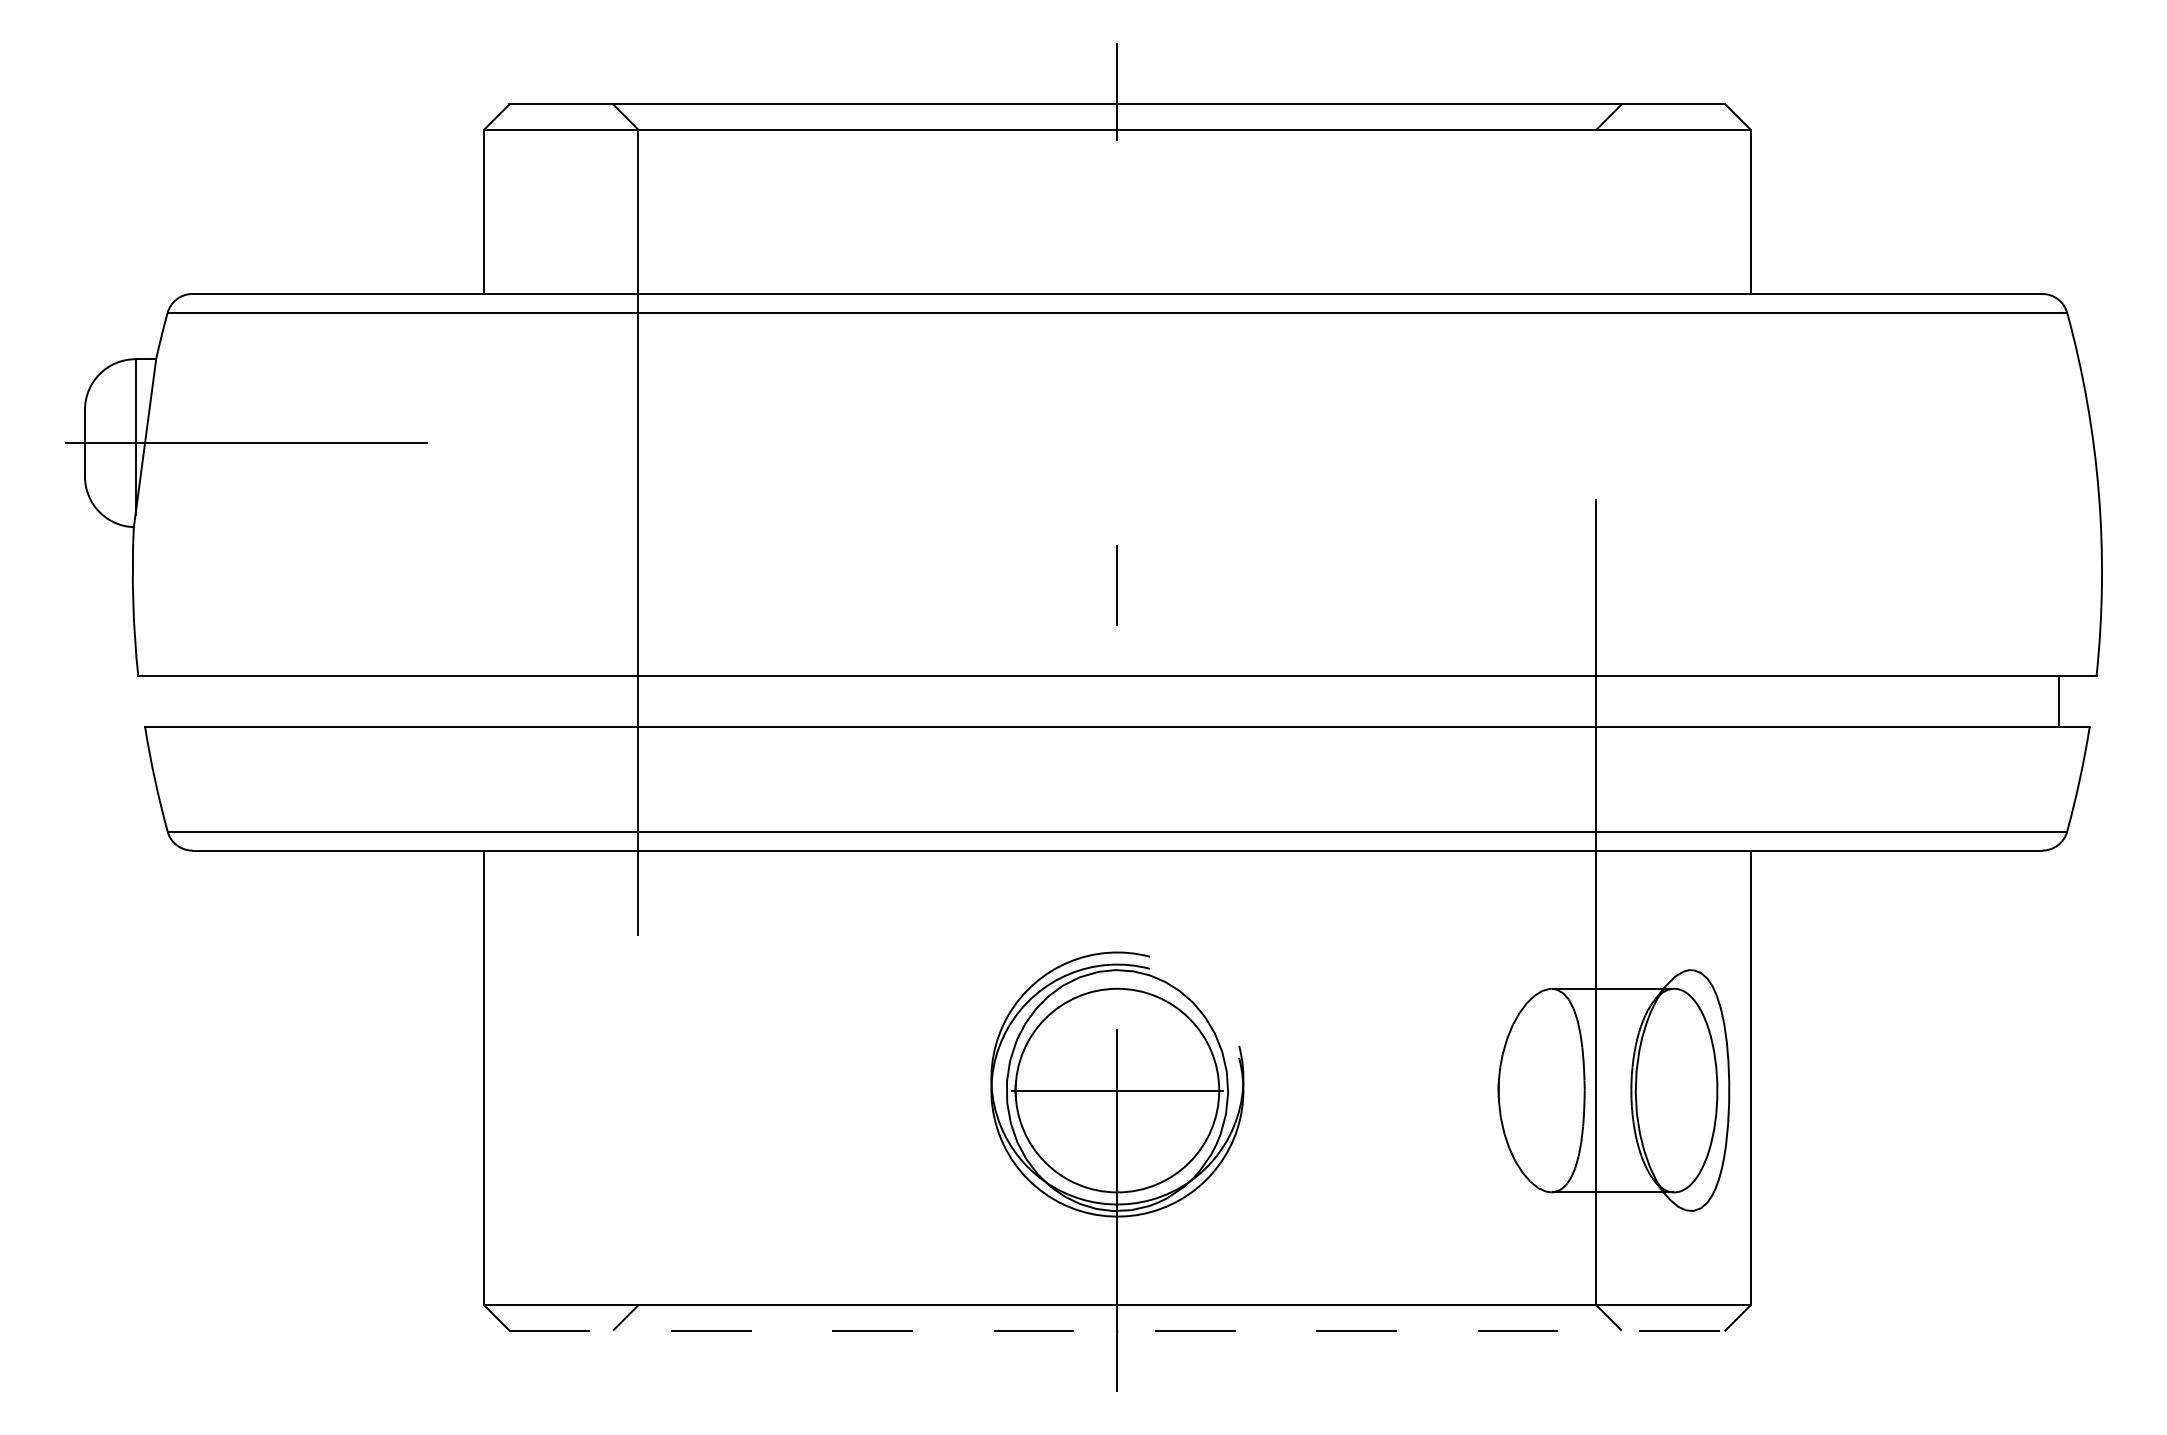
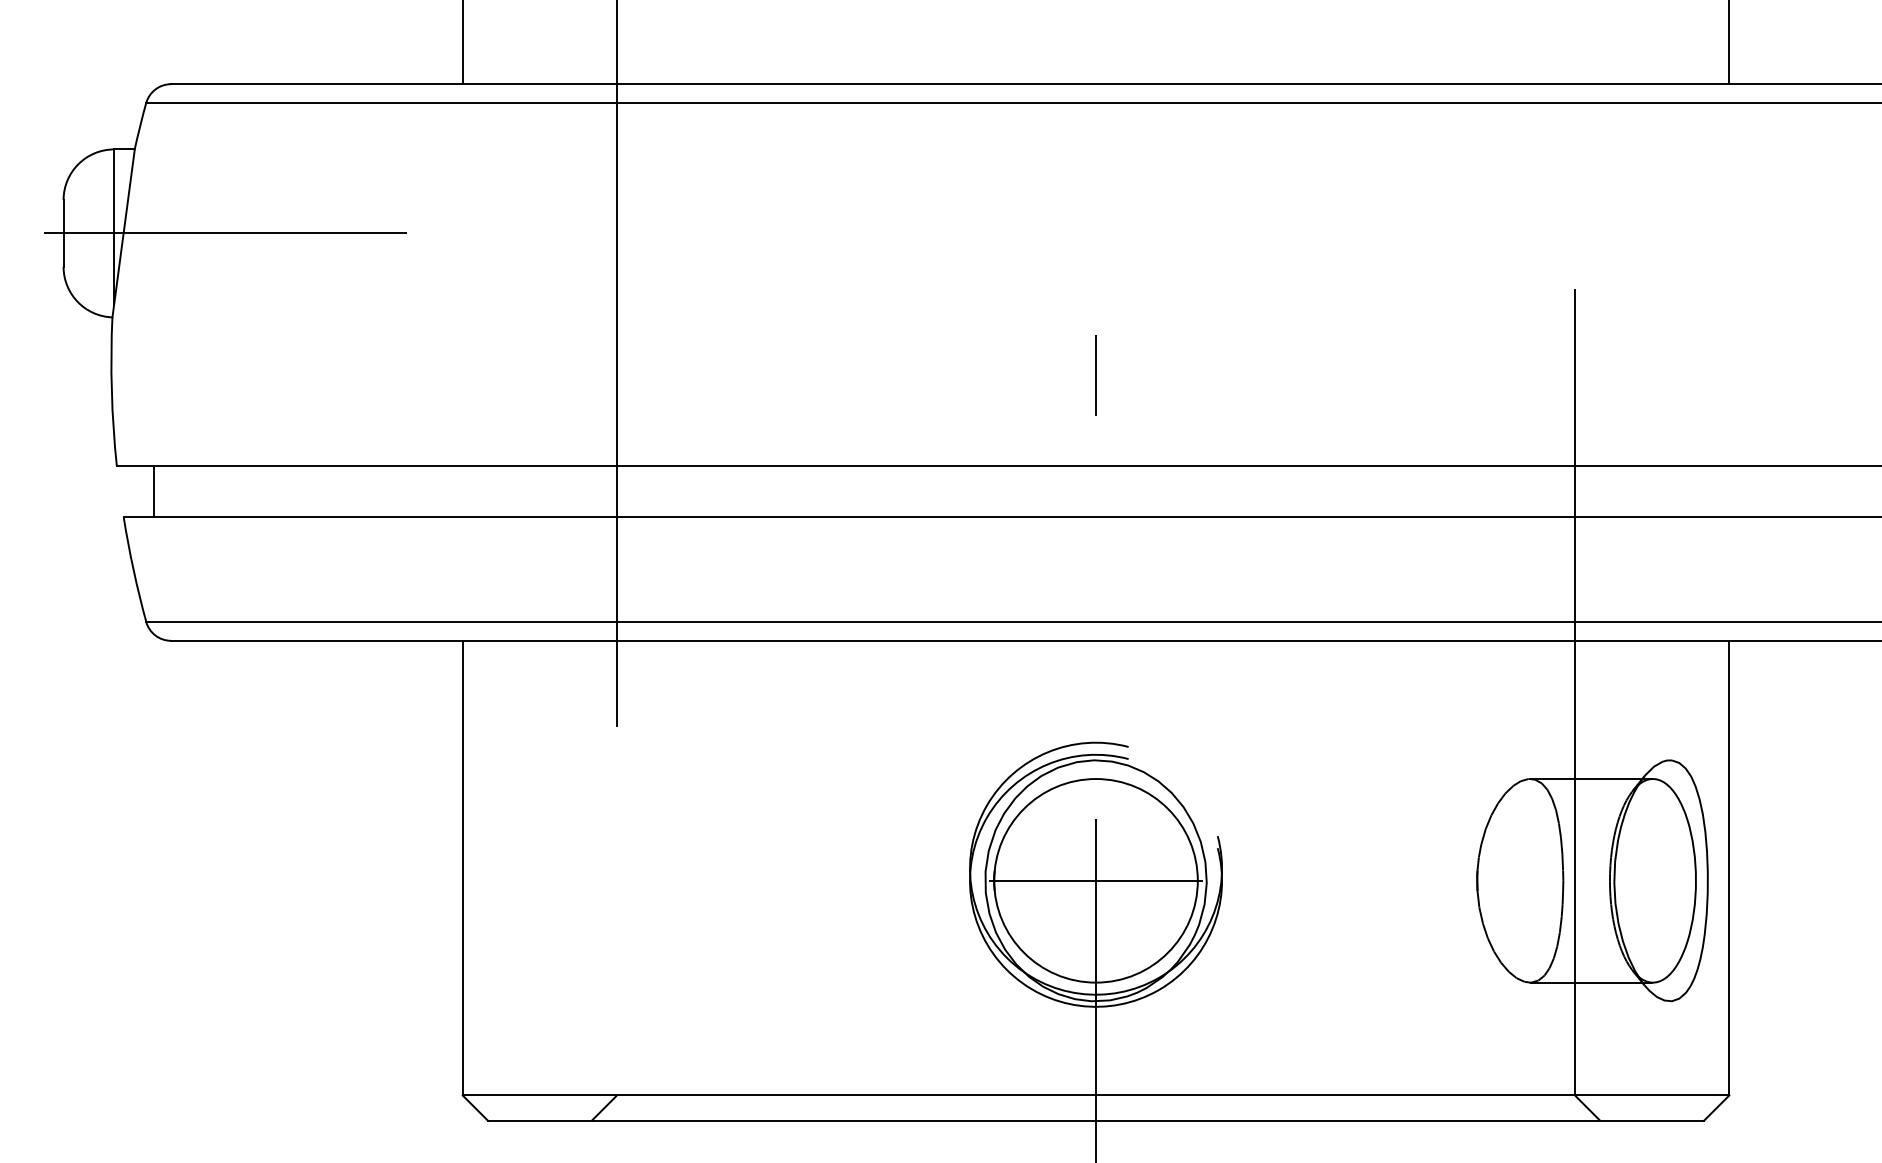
line: (175, 701) -> (154, 491), added
line: (1117, 1330) -> (1096, 1120), dashed -> solid

